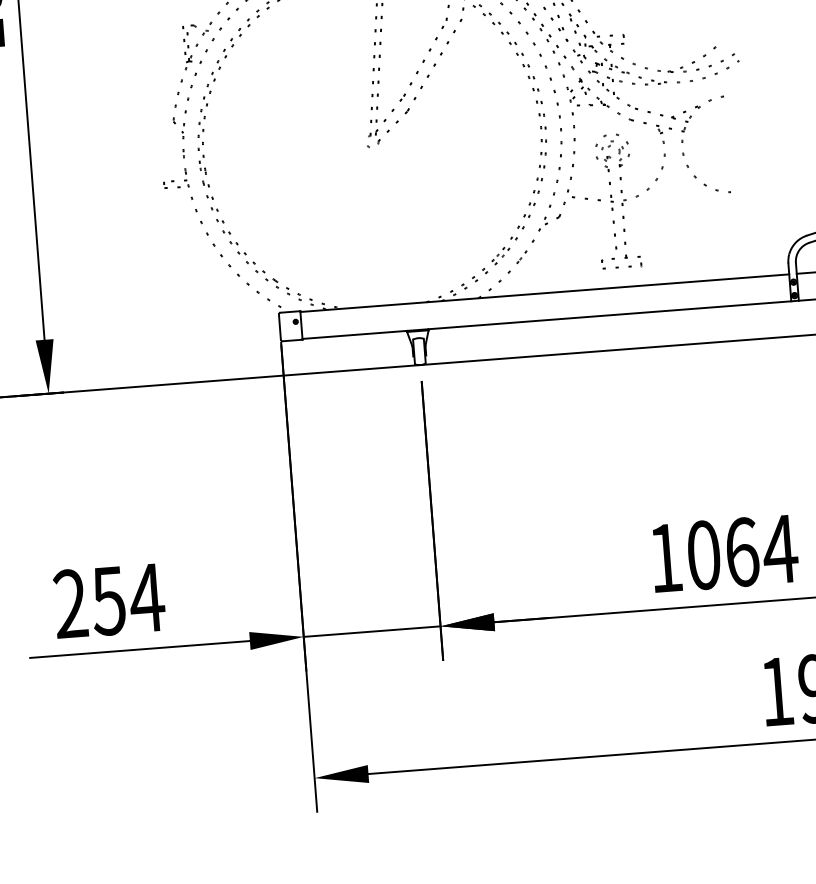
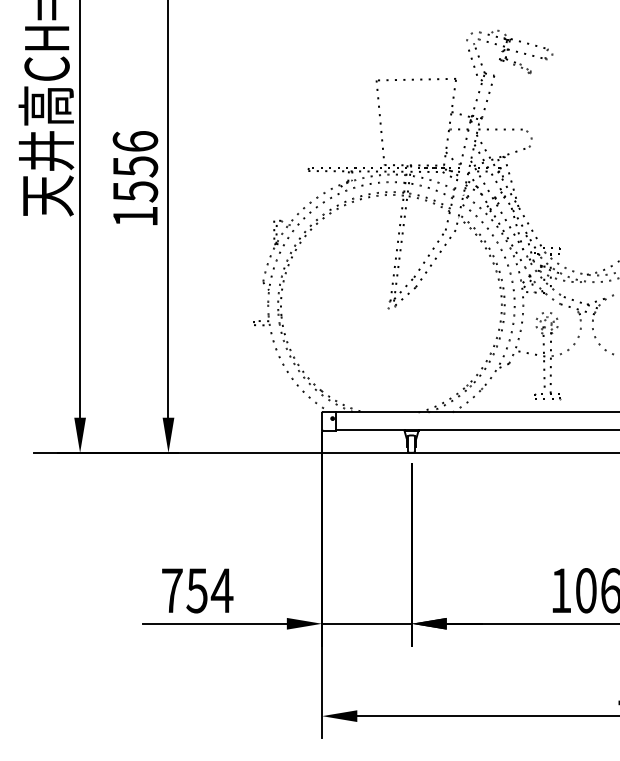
text: (71, 603) -> (172, 590), 254 -> 754

